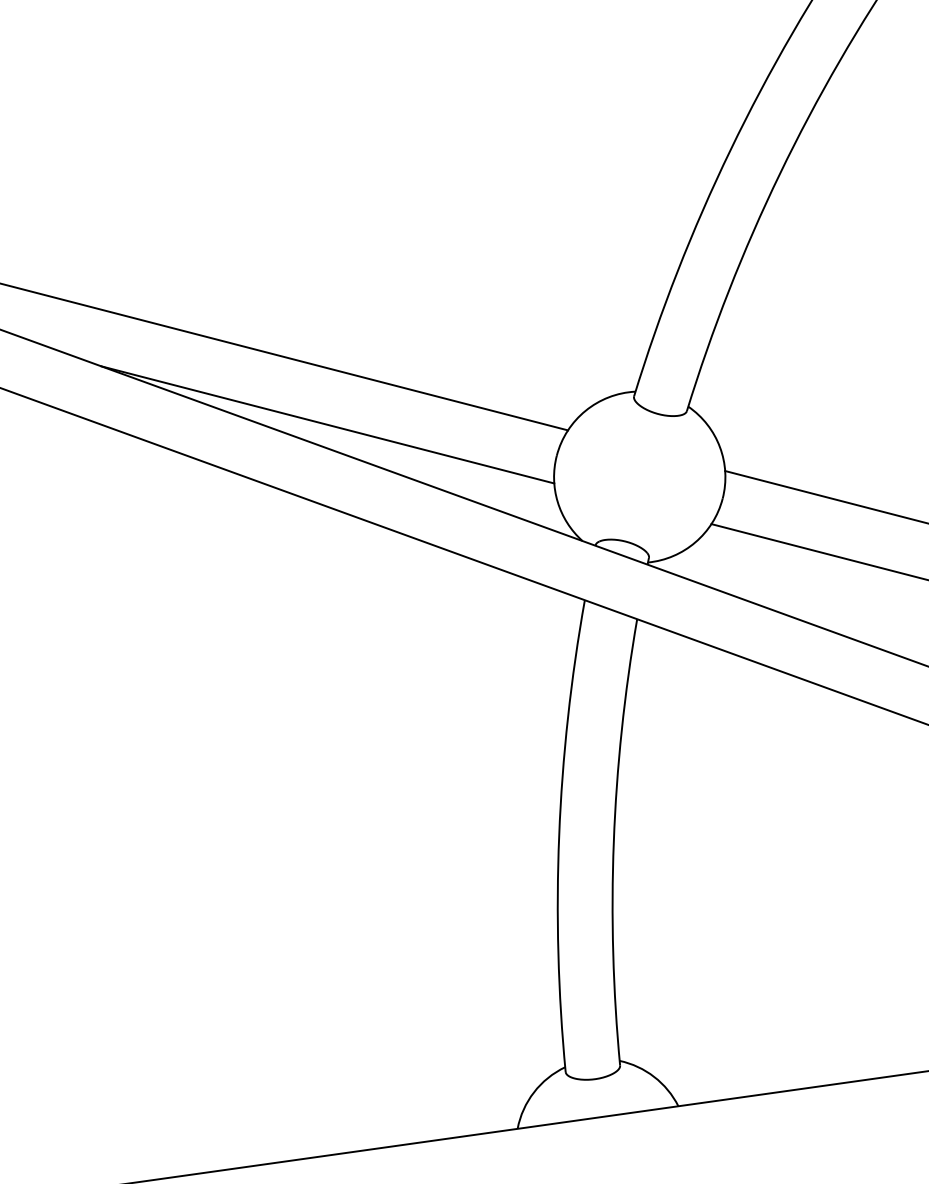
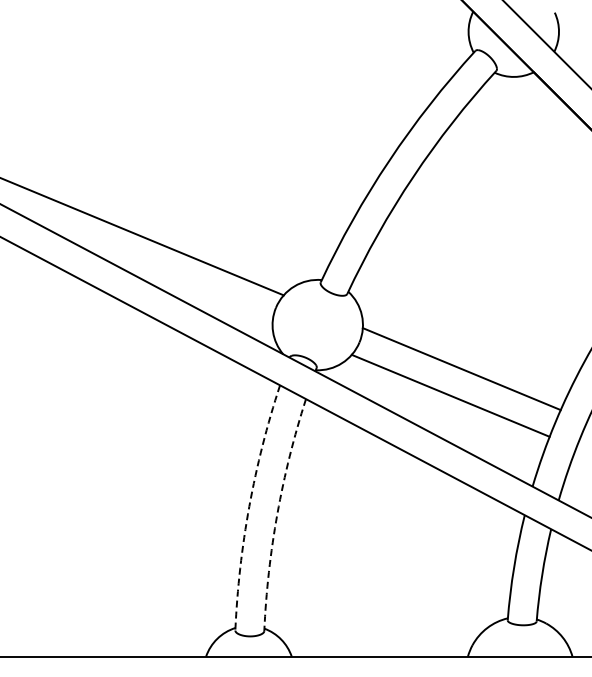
line: (327, 424) -> (158, 274), removed
arc: (559, 835) -> (249, 506), solid -> dashed
arc: (613, 841) -> (277, 513), solid -> dashed

